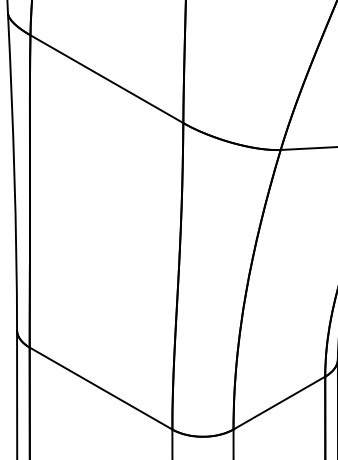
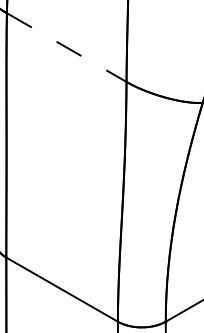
line: (107, 79) -> (67, 47), solid -> dashed

